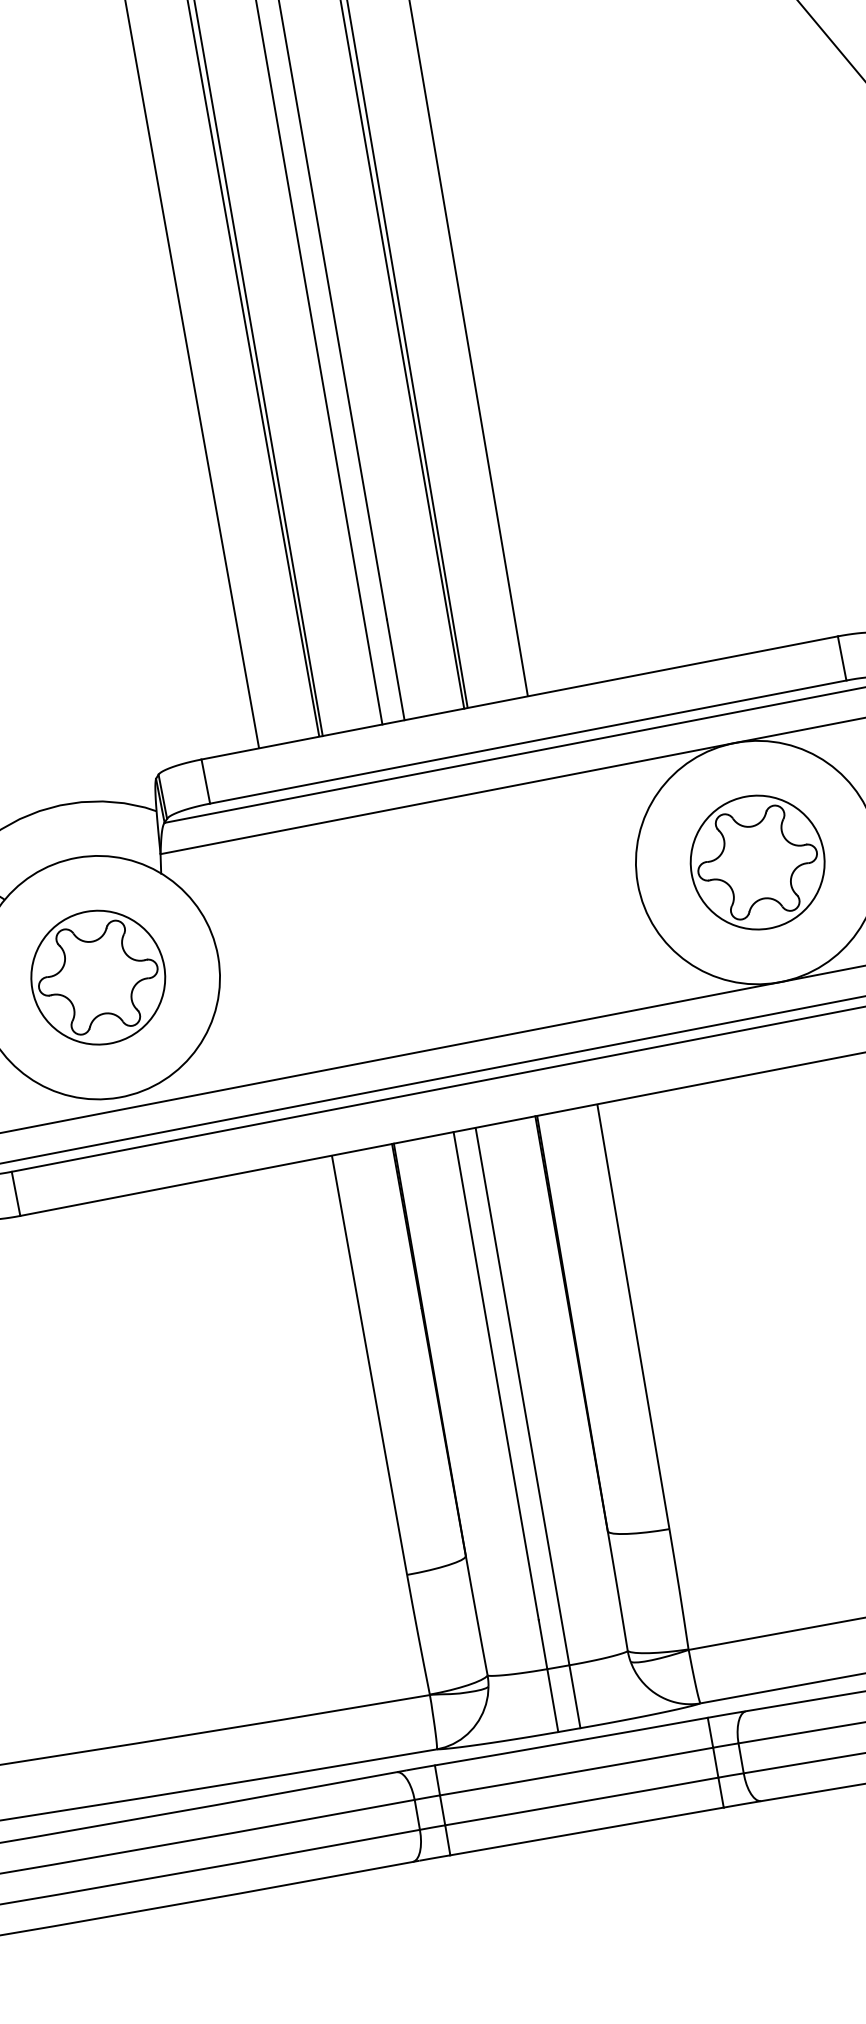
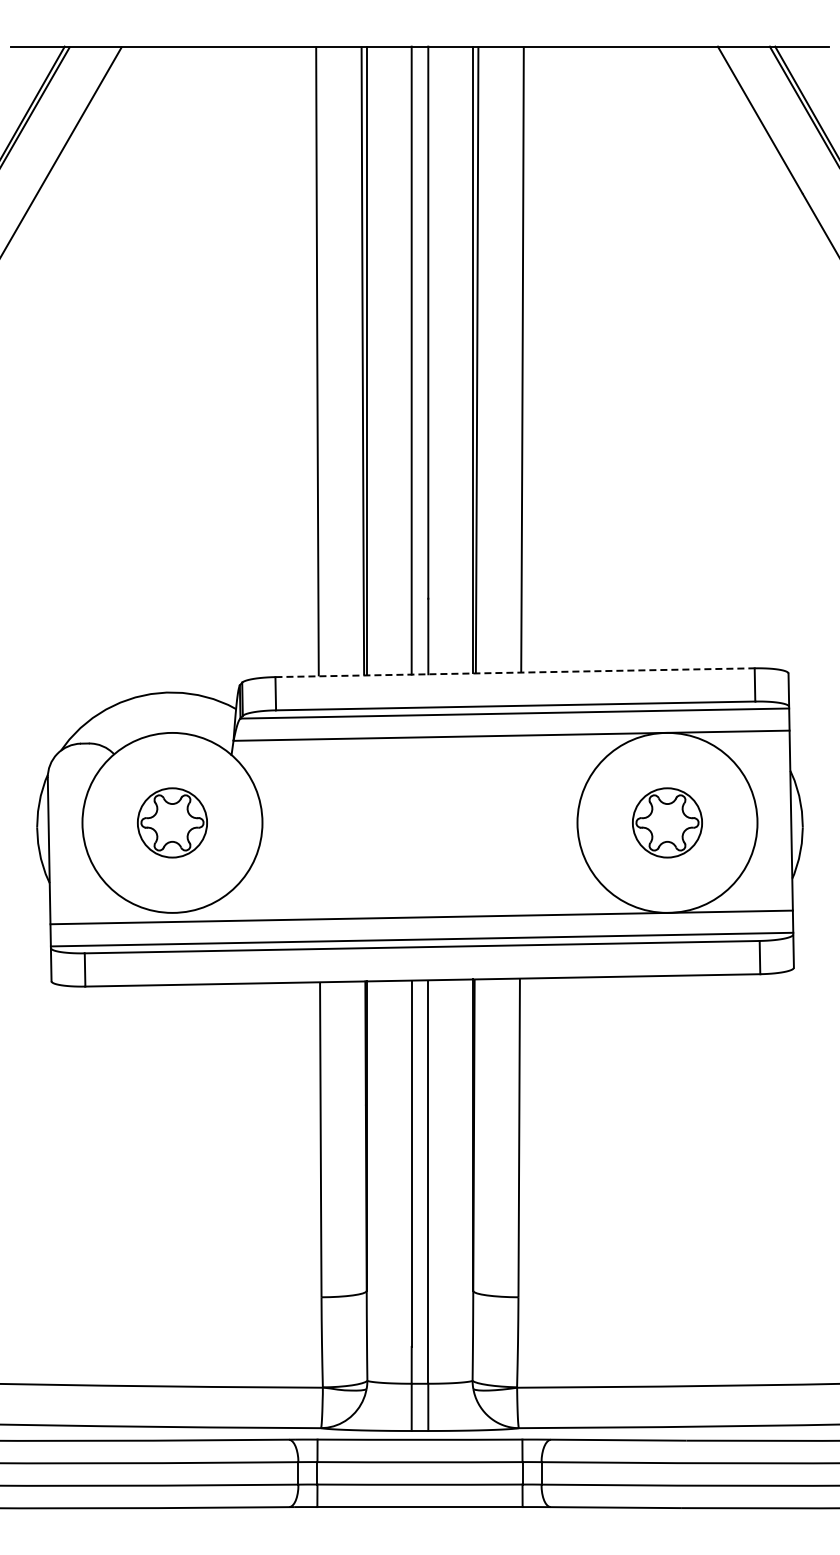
line: (520, 697) -> (515, 672), solid -> dashed
part: (757, 862) -> (667, 822), size x0.7
part: (98, 977) -> (172, 822), size x0.7

